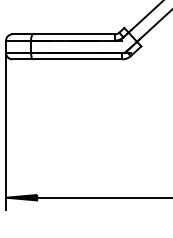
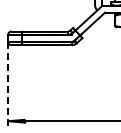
line: (6, 132) -> (8, 85), solid -> dashed

